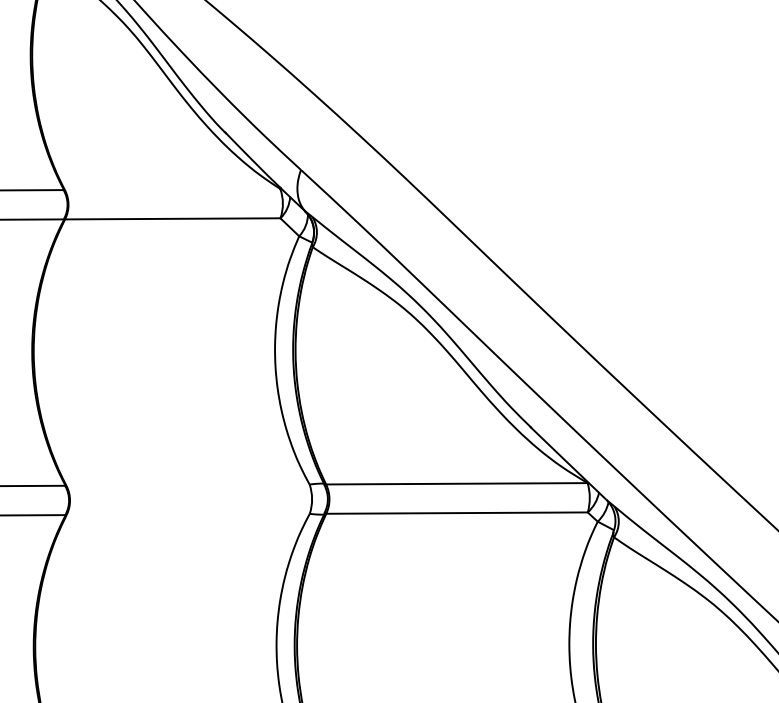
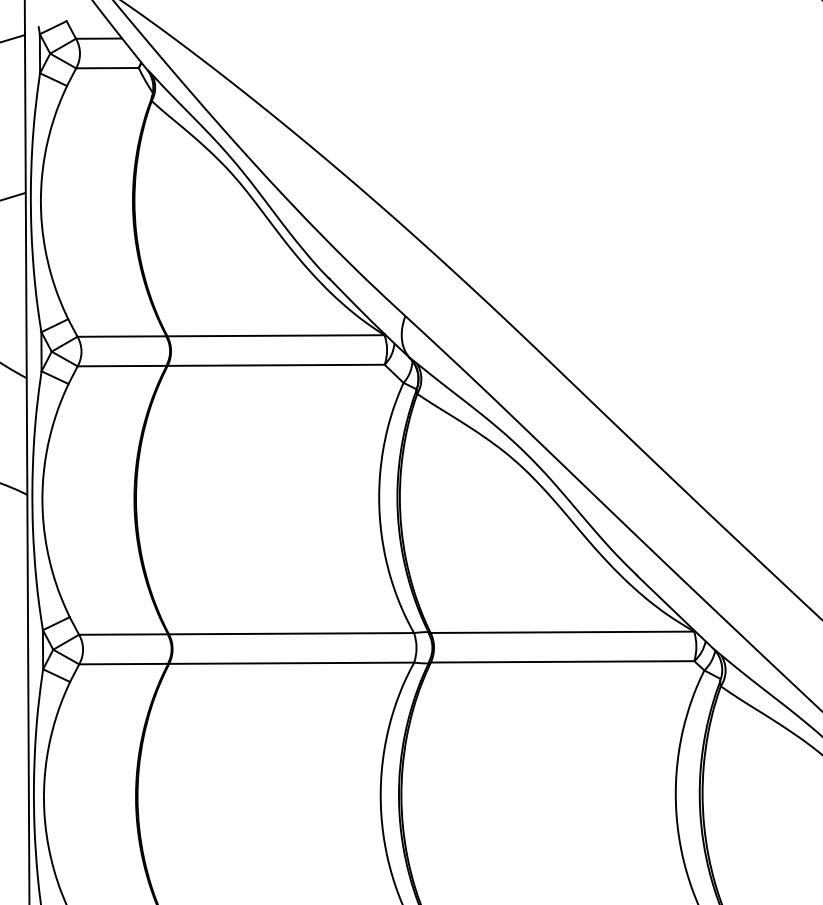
line: (172, 189) -> (275, 335), added
line: (188, 484) -> (291, 633), added
line: (188, 513) -> (291, 662), added

